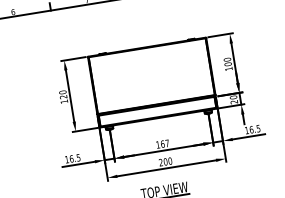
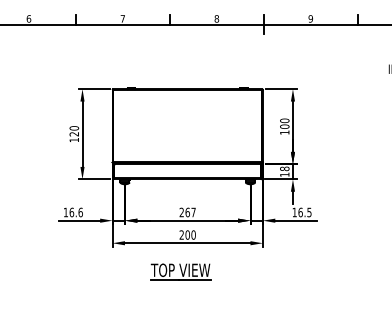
text: (233, 99) -> (284, 171), 20 -> 18
text: (157, 144) -> (181, 211), 167 -> 267
text: (78, 157) -> (80, 212), 16.5 -> 16.6

